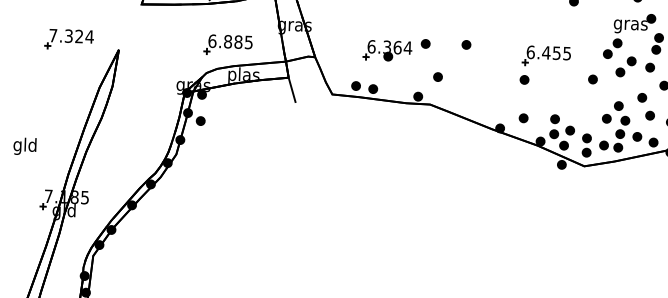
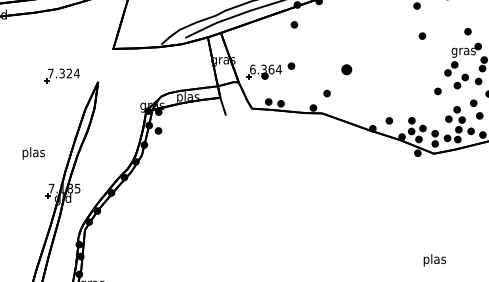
part: (227, 44) -> (175, 75), removed
part: (466, 44) -> (346, 69), size x1.6
part: (396, 48) -> (270, 70), moved
part: (545, 65) -> (403, 82), removed
text: (25, 146) -> (33, 153), gld -> plas

